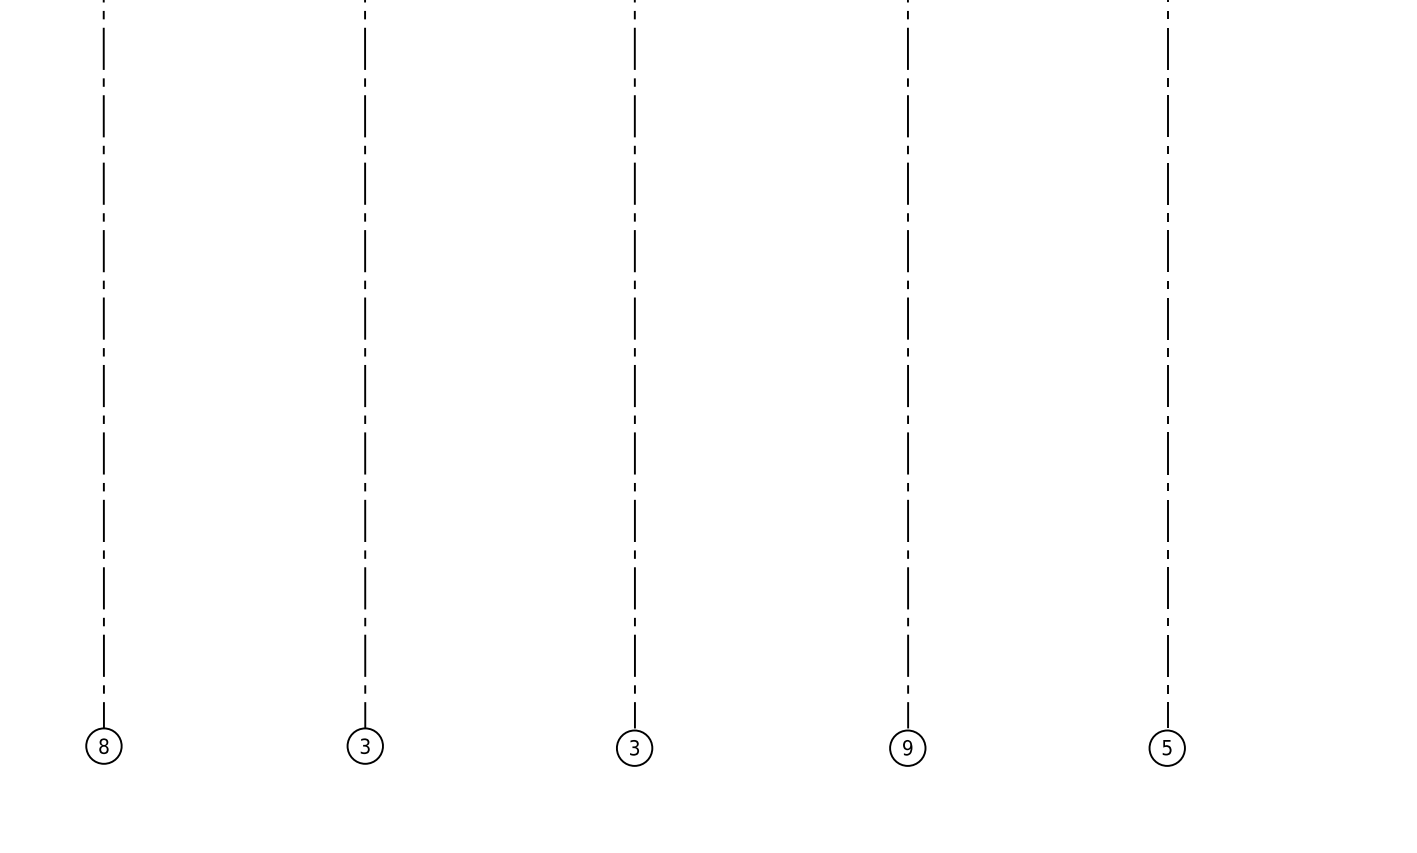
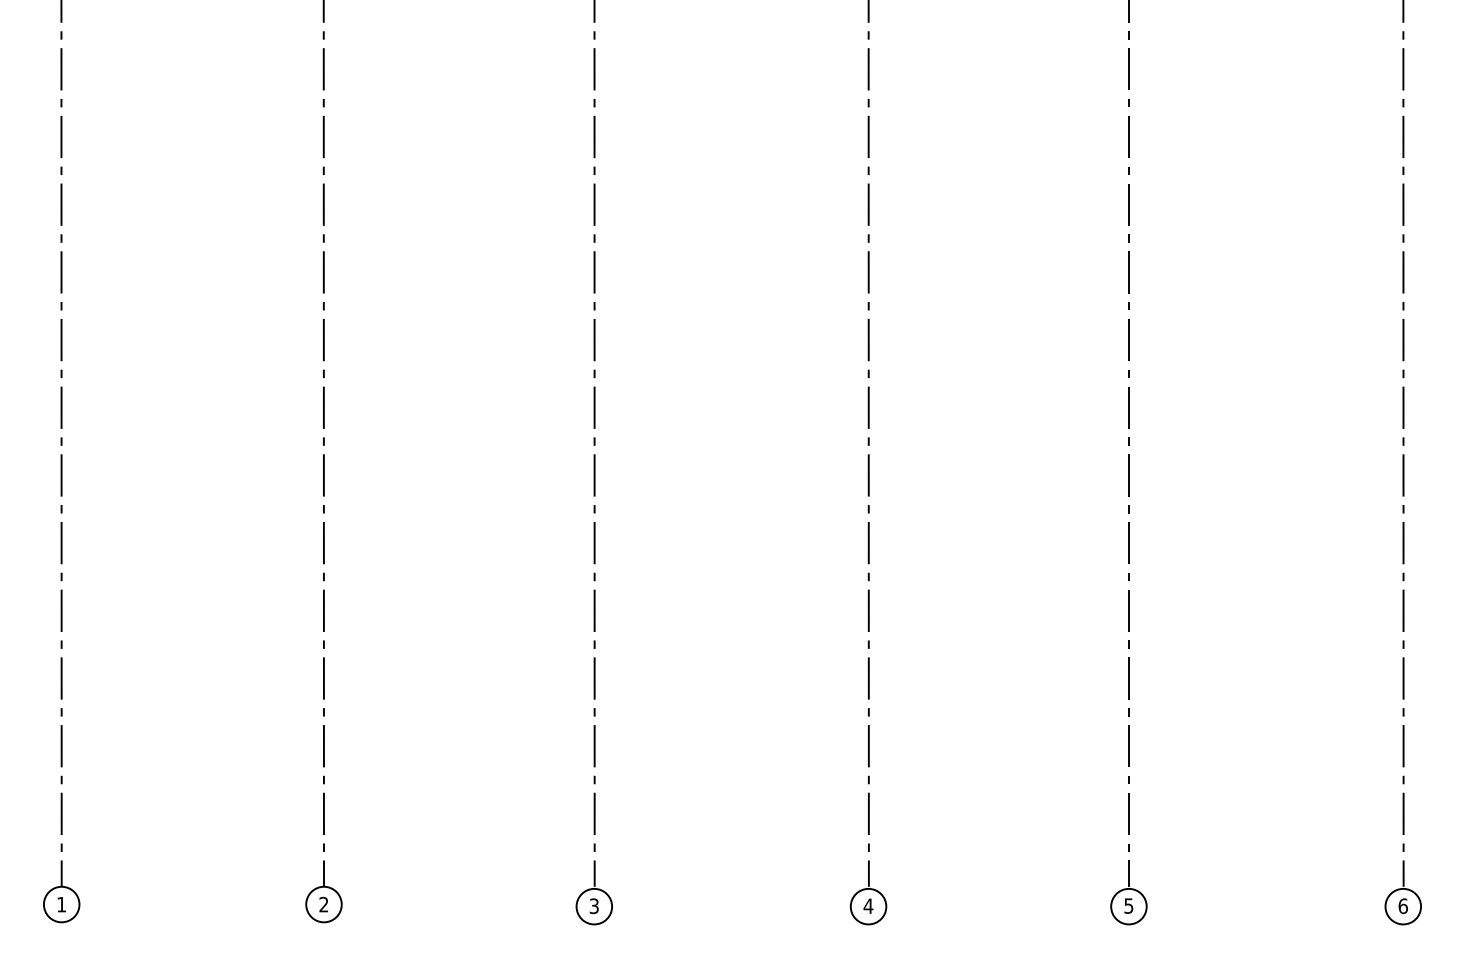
text: (103, 746) -> (61, 904), 8 -> 1
text: (364, 746) -> (323, 904), 3 -> 2
text: (907, 748) -> (868, 906), 9 -> 4

